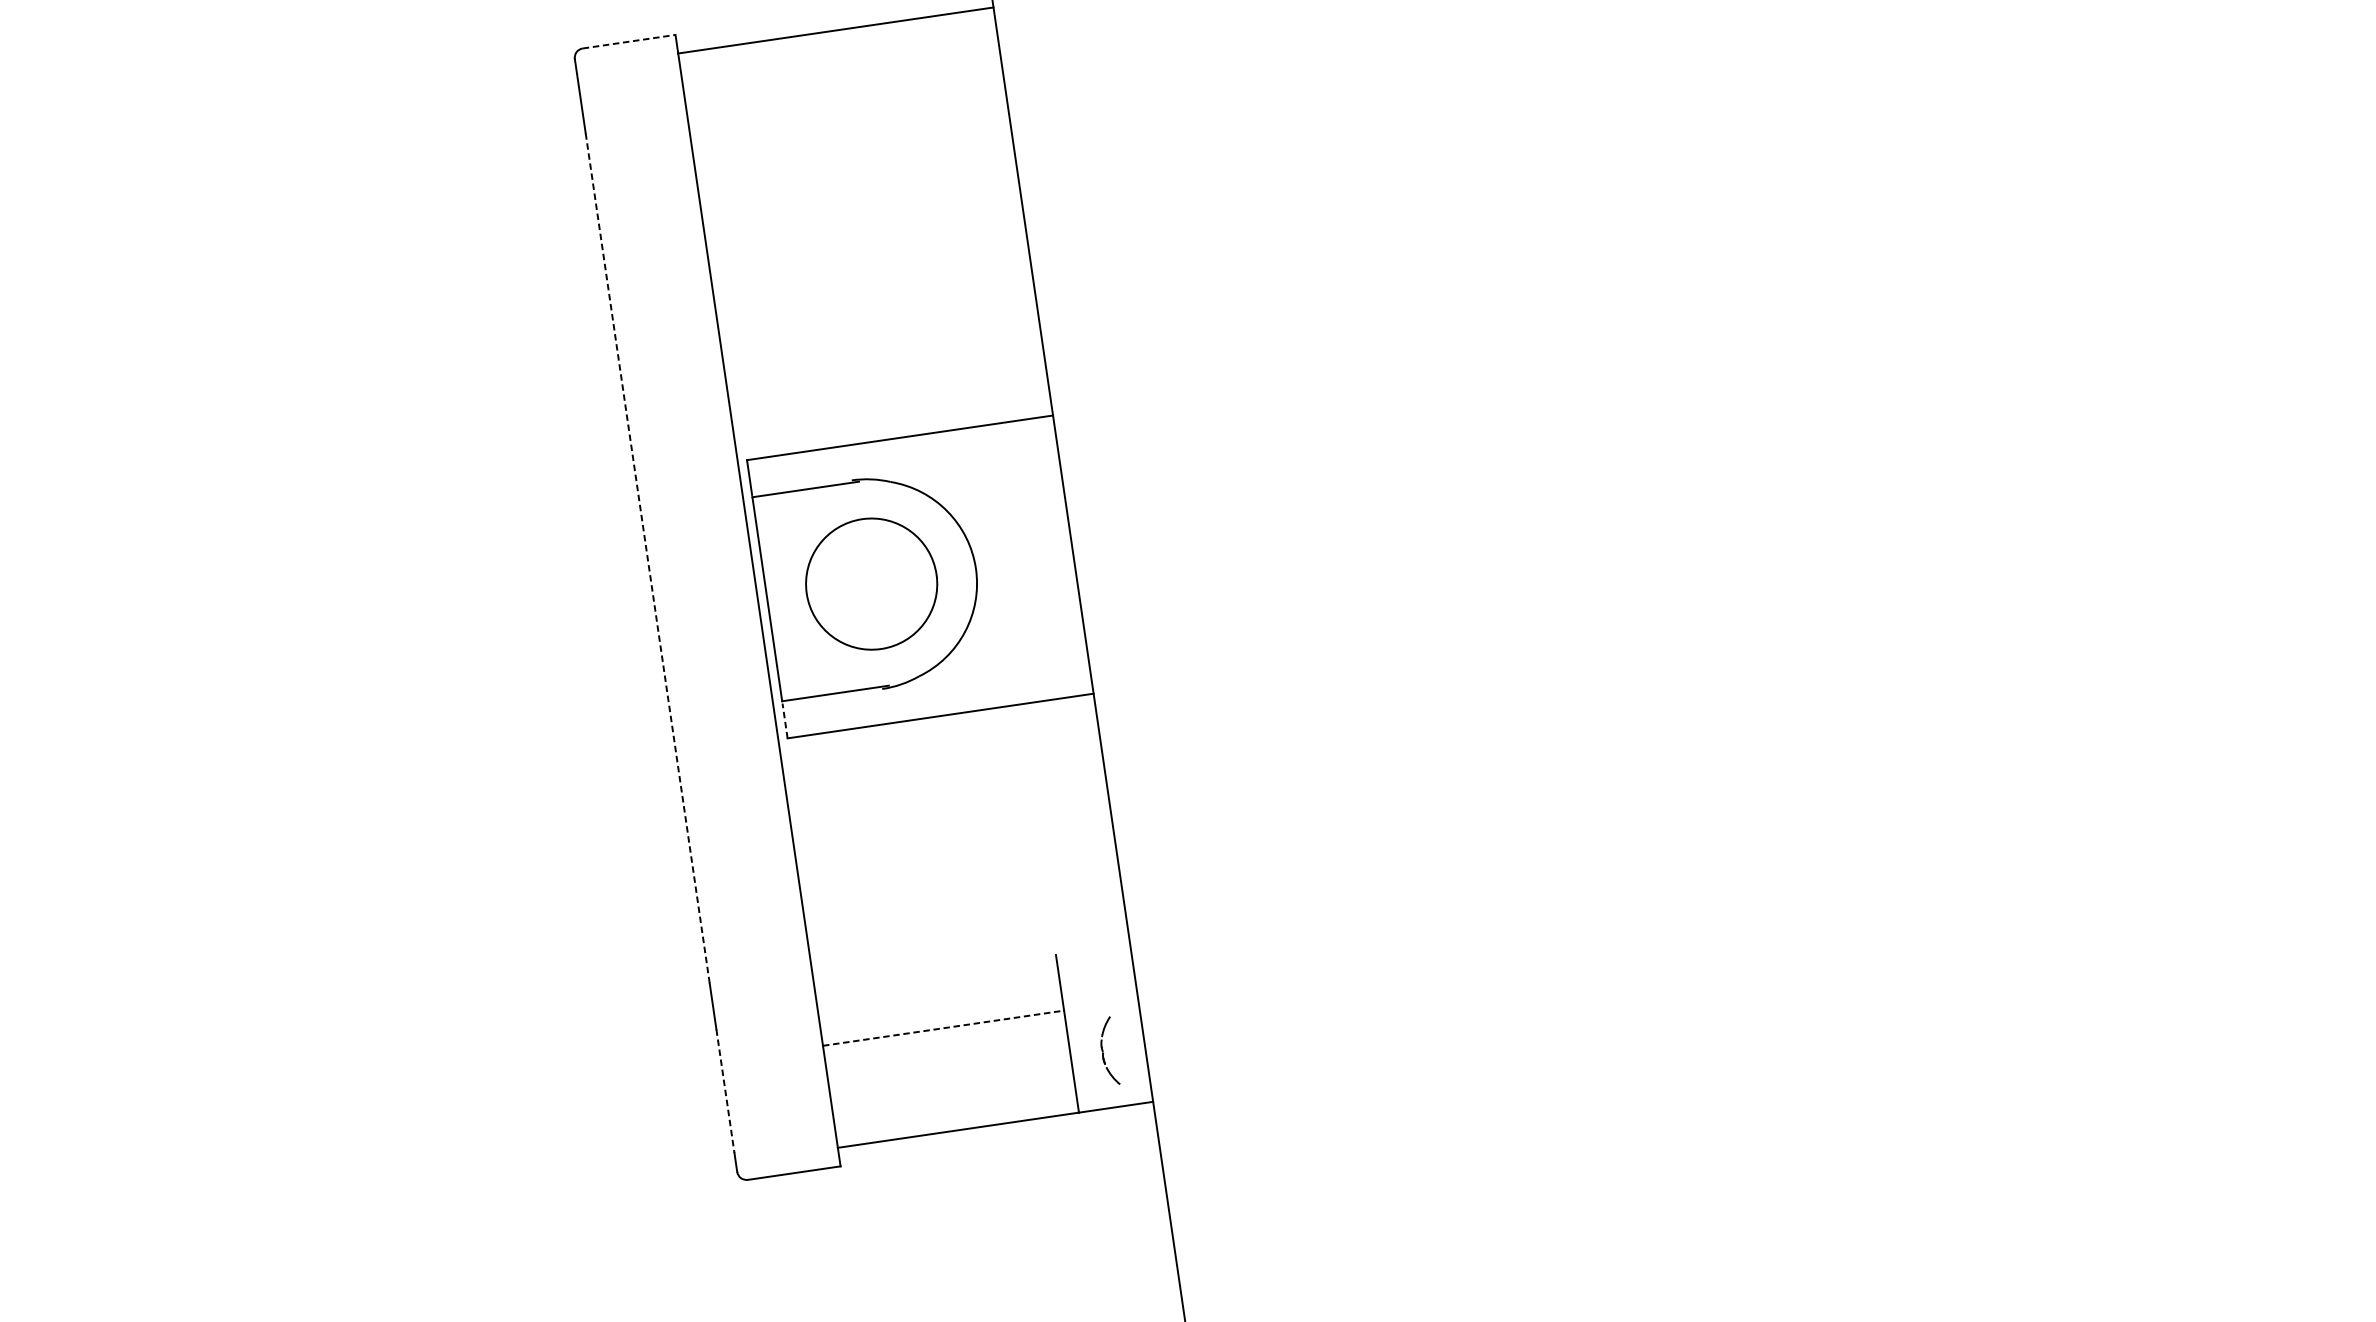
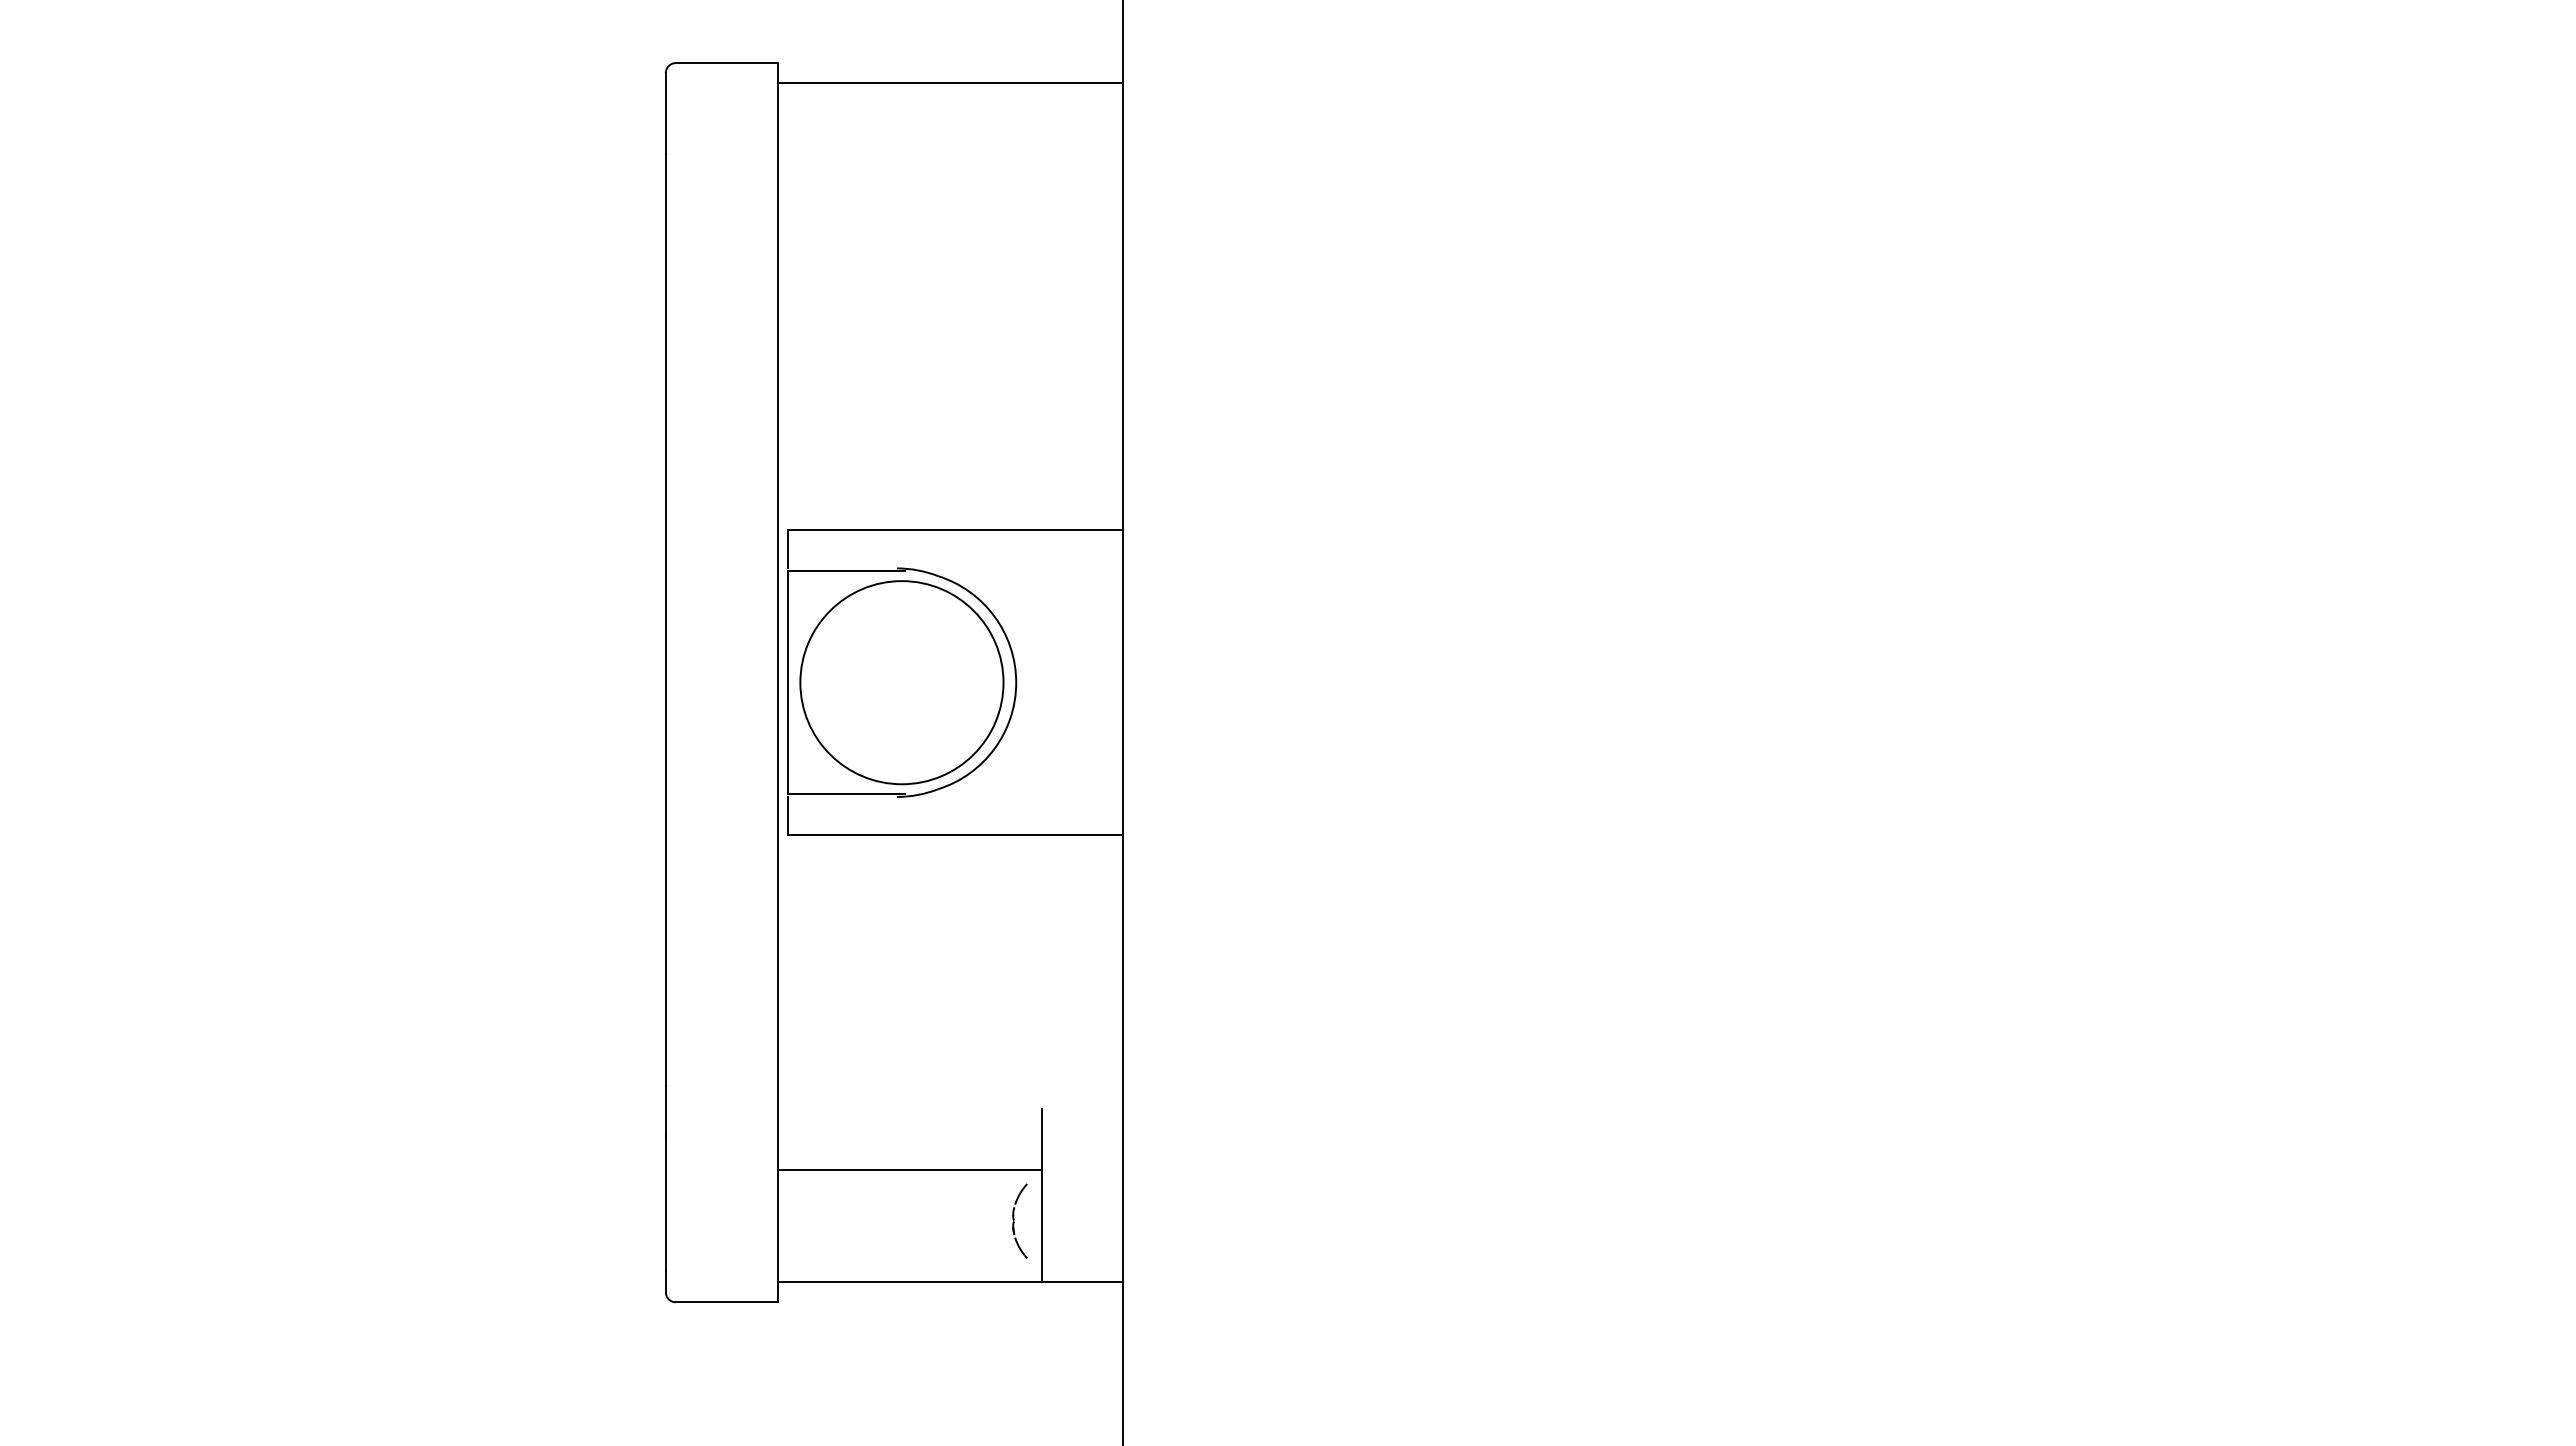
line: (628, 42) -> (726, 63), dashed -> solid
line: (647, 558) -> (665, 620), dashed -> solid
circle: (871, 583) -> (901, 682), size x1.43
line: (784, 720) -> (787, 815), dashed -> solid
line: (944, 1028) -> (910, 1170), dashed -> solid
part: (1108, 1050) -> (1019, 1220), moved
line: (725, 1091) -> (665, 1203), dashed -> solid

